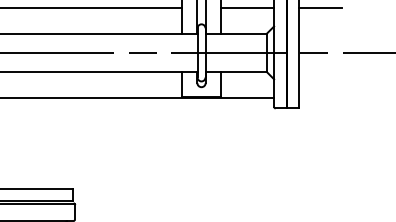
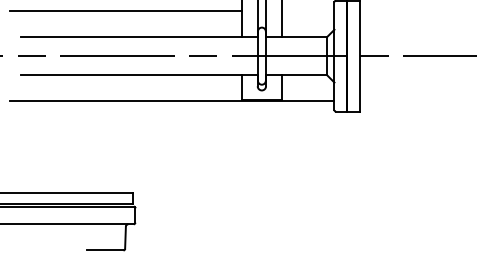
line: (247, 7) -> (307, 10), removed
line: (320, 7) -> (380, 10), removed

